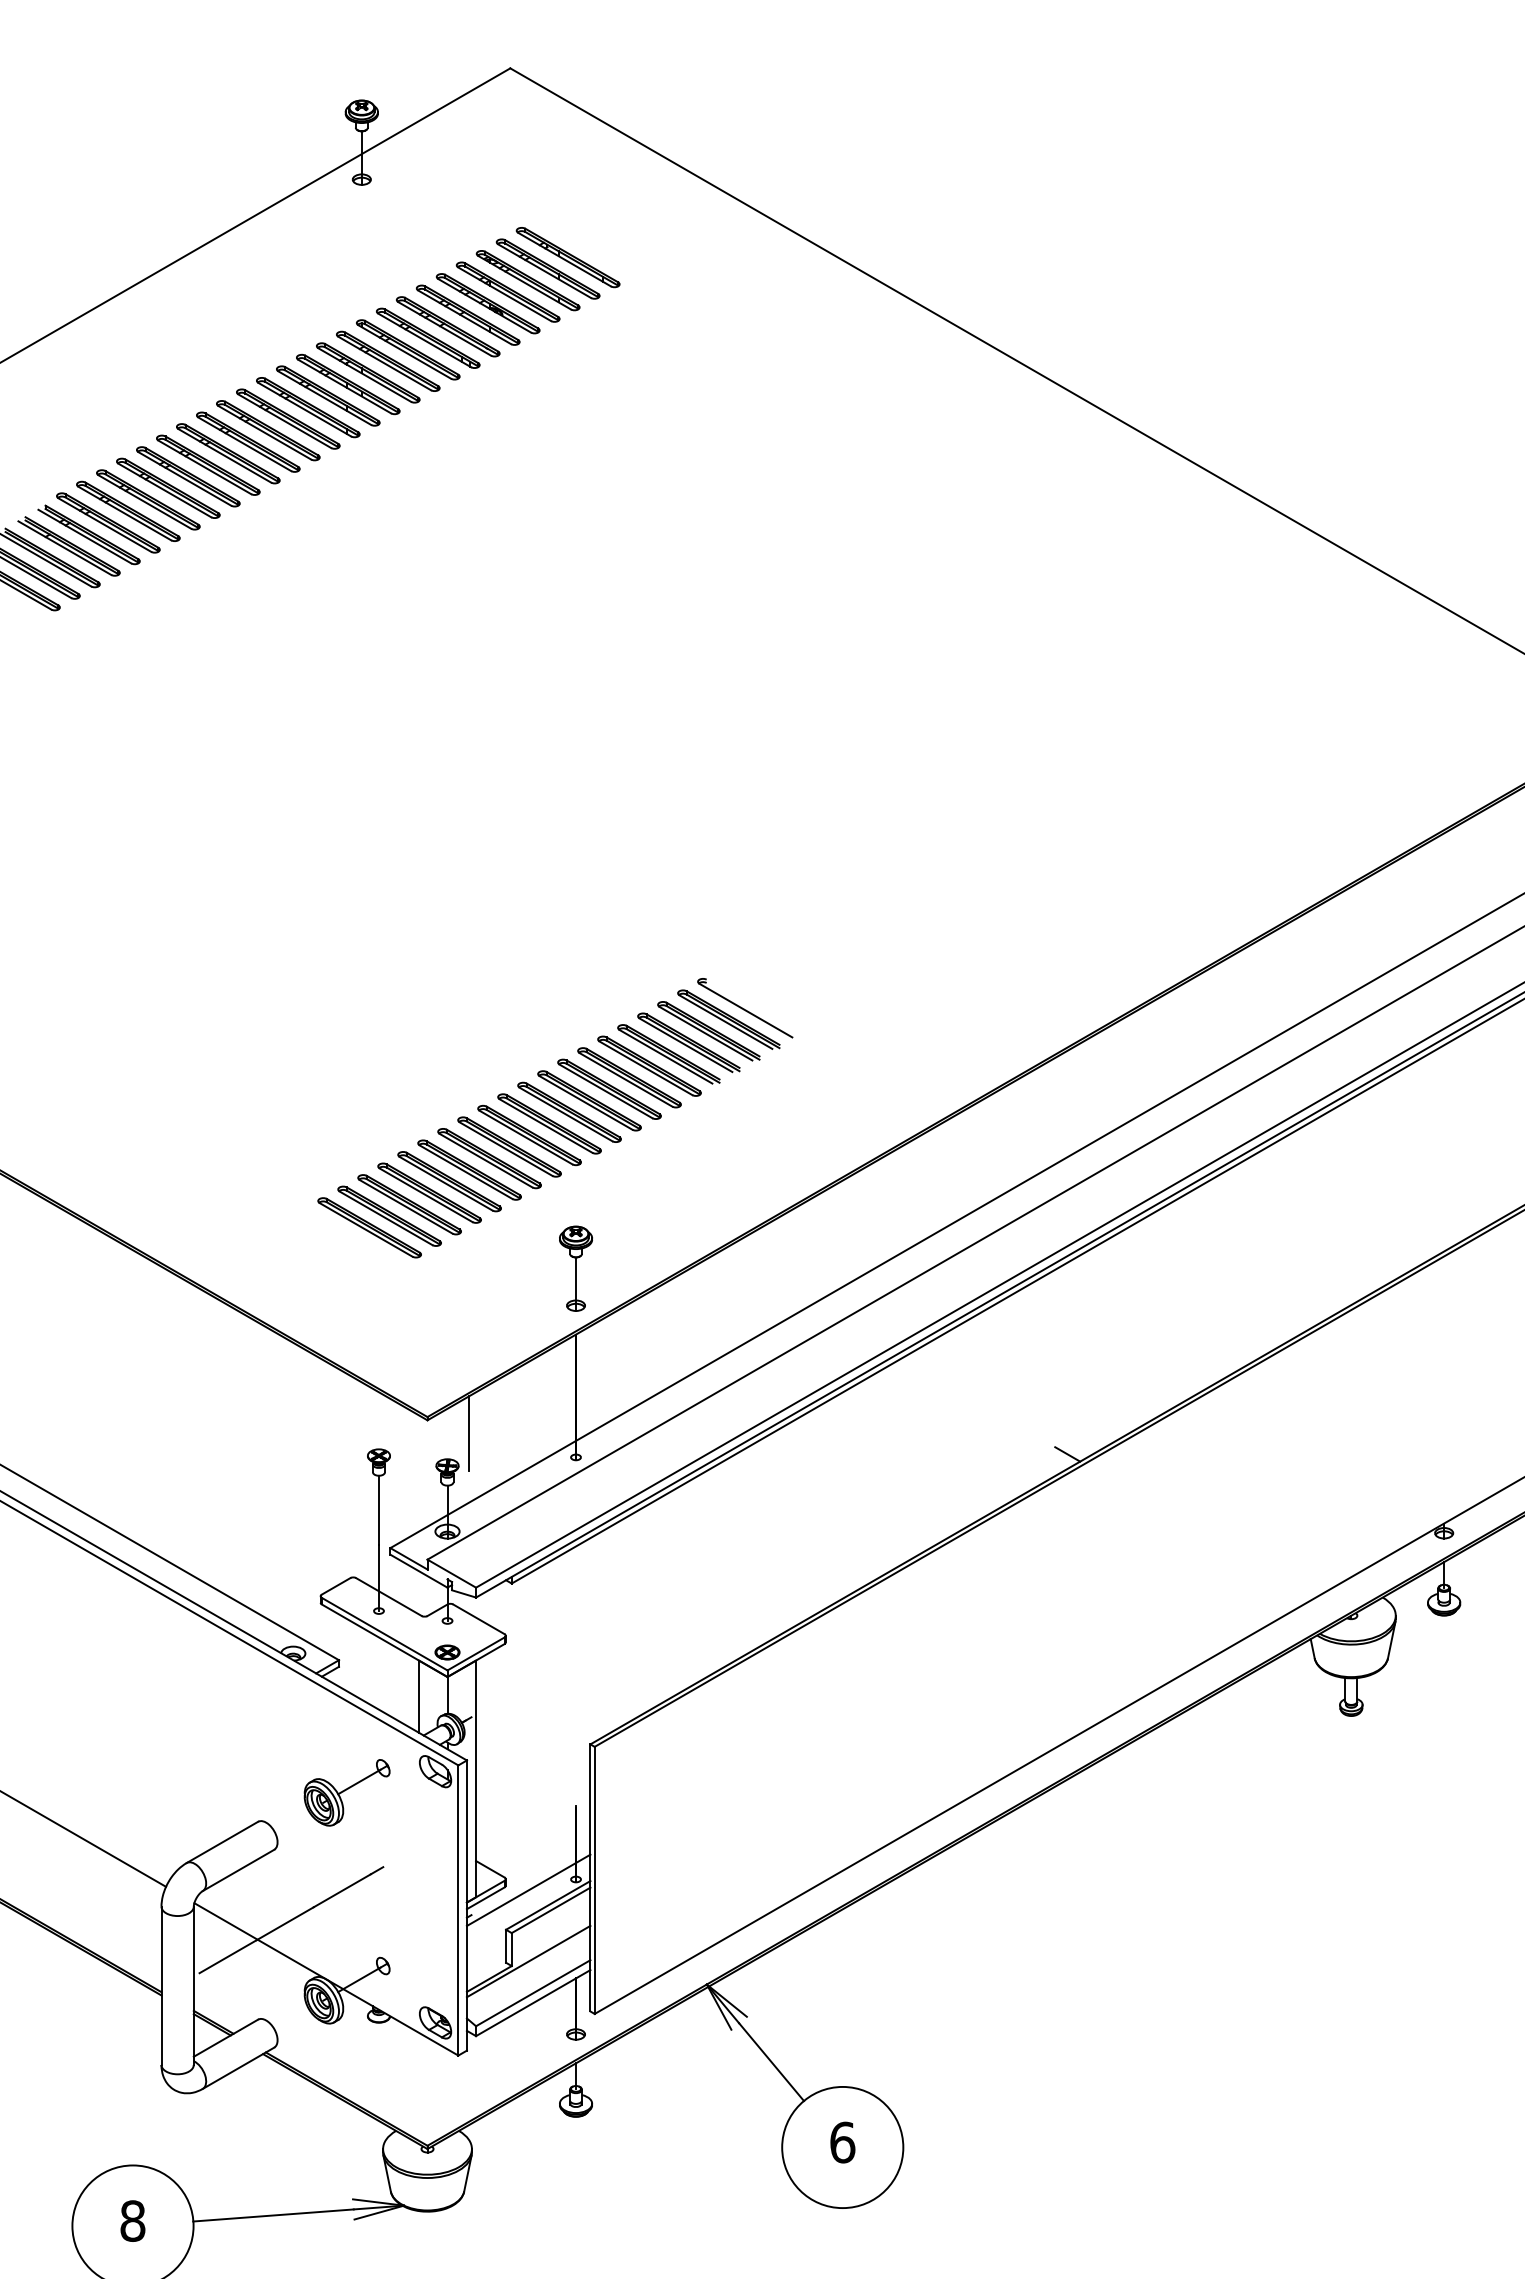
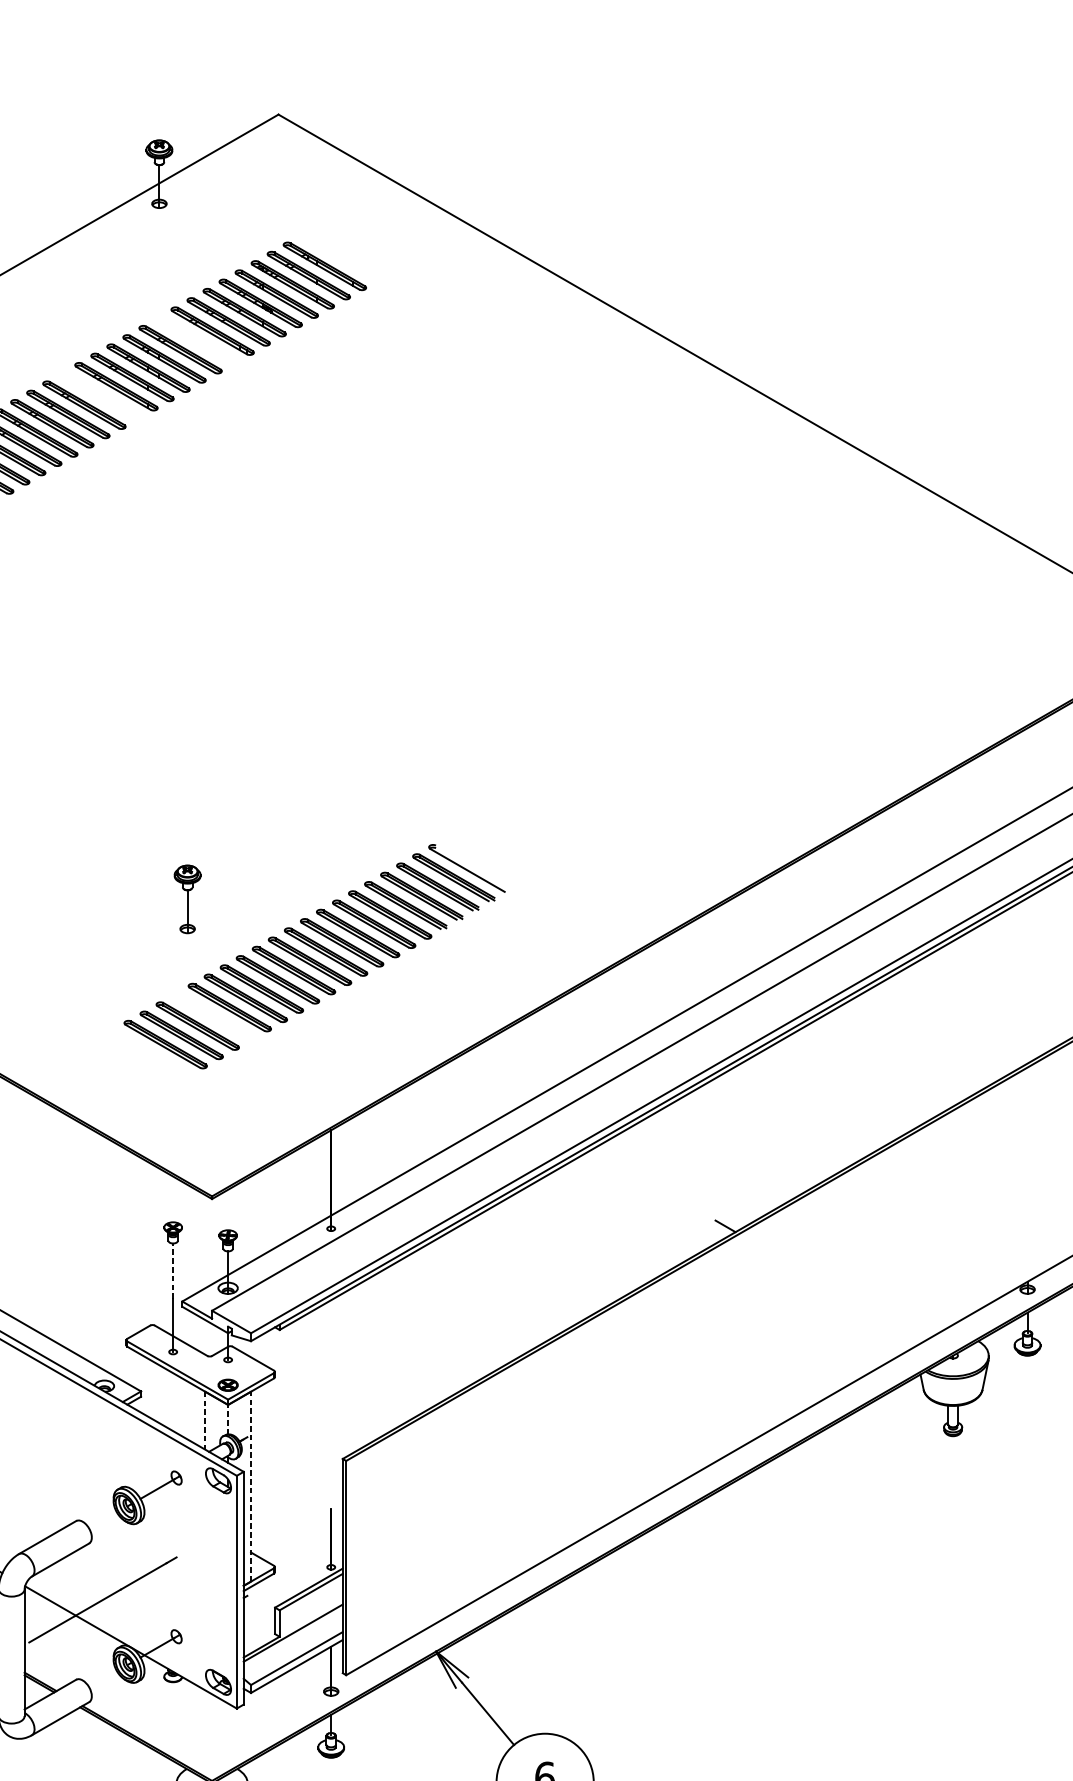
part: (408, 349) -> (196, 340), removed
part: (288, 418) -> (100, 395), removed
part: (429, 1192) -> (213, 1016), removed
part: (575, 1268) -> (187, 899), moved
line: (468, 1433) -> (244, 1209), removed
line: (378, 1510) -> (172, 1271), solid -> dashed
line: (447, 1694) -> (228, 1418), solid -> dashed
line: (418, 1697) -> (204, 1421), solid -> dashed
line: (476, 1778) -> (251, 1486), solid -> dashed
line: (528, 1889) -> (293, 1575), removed

